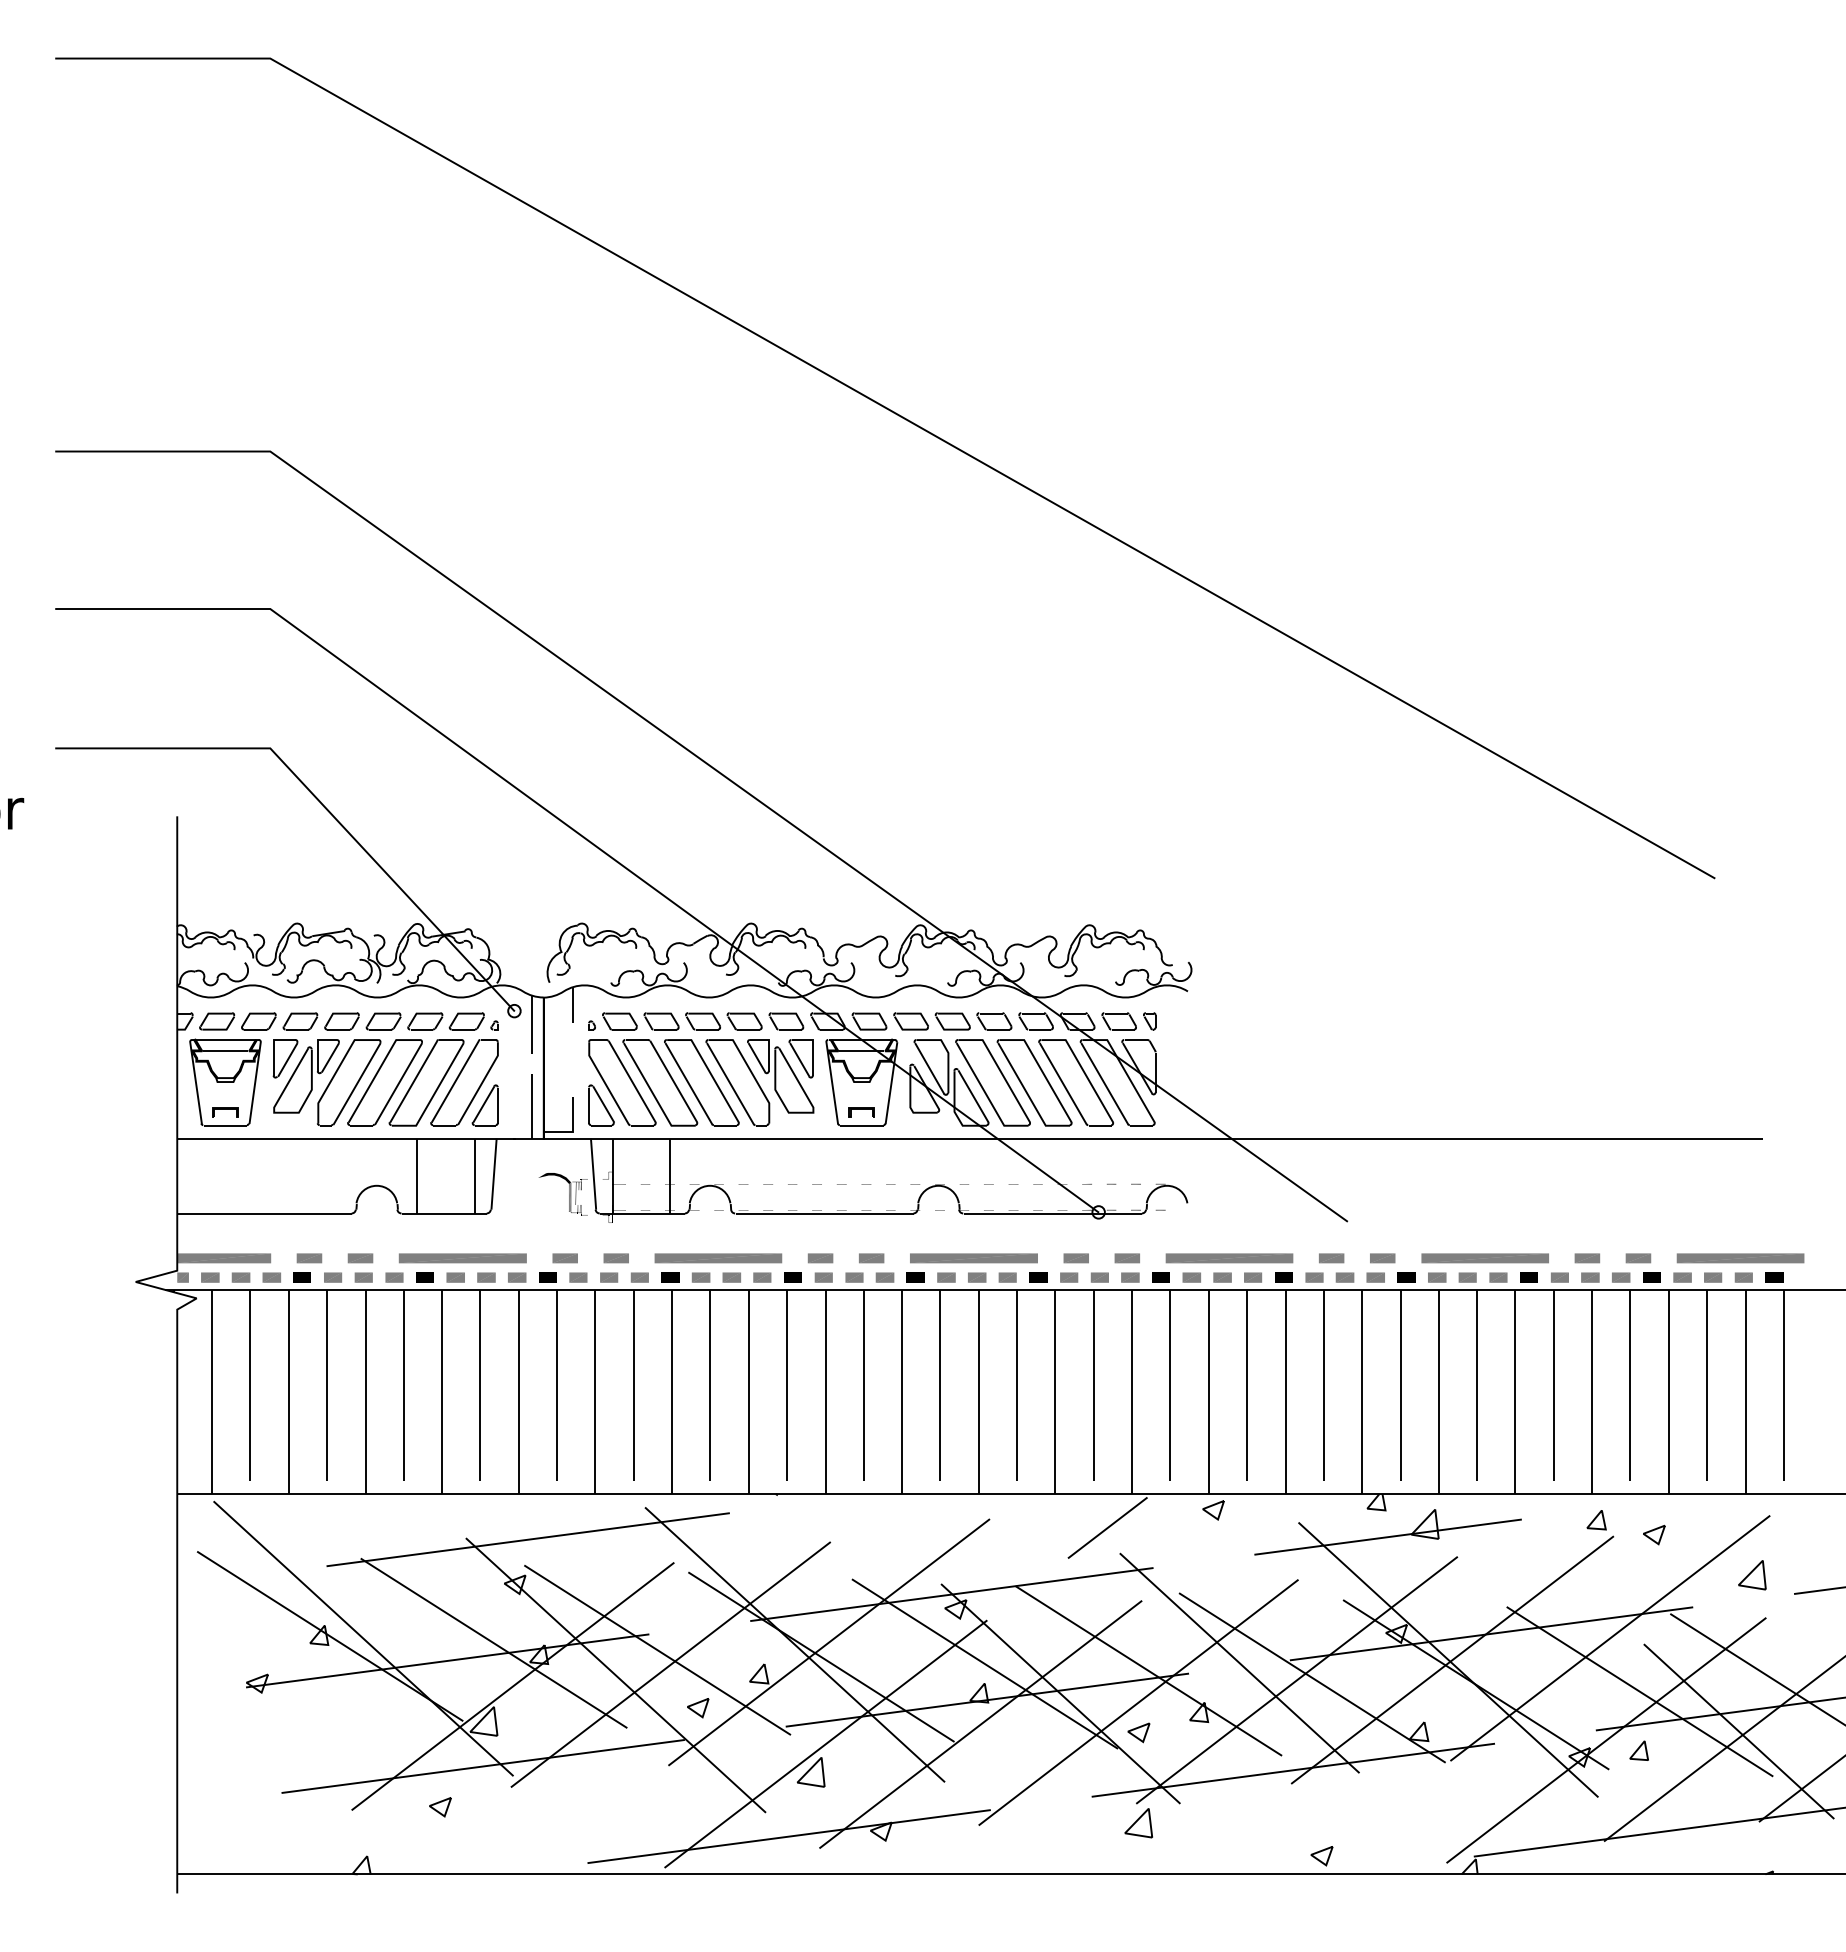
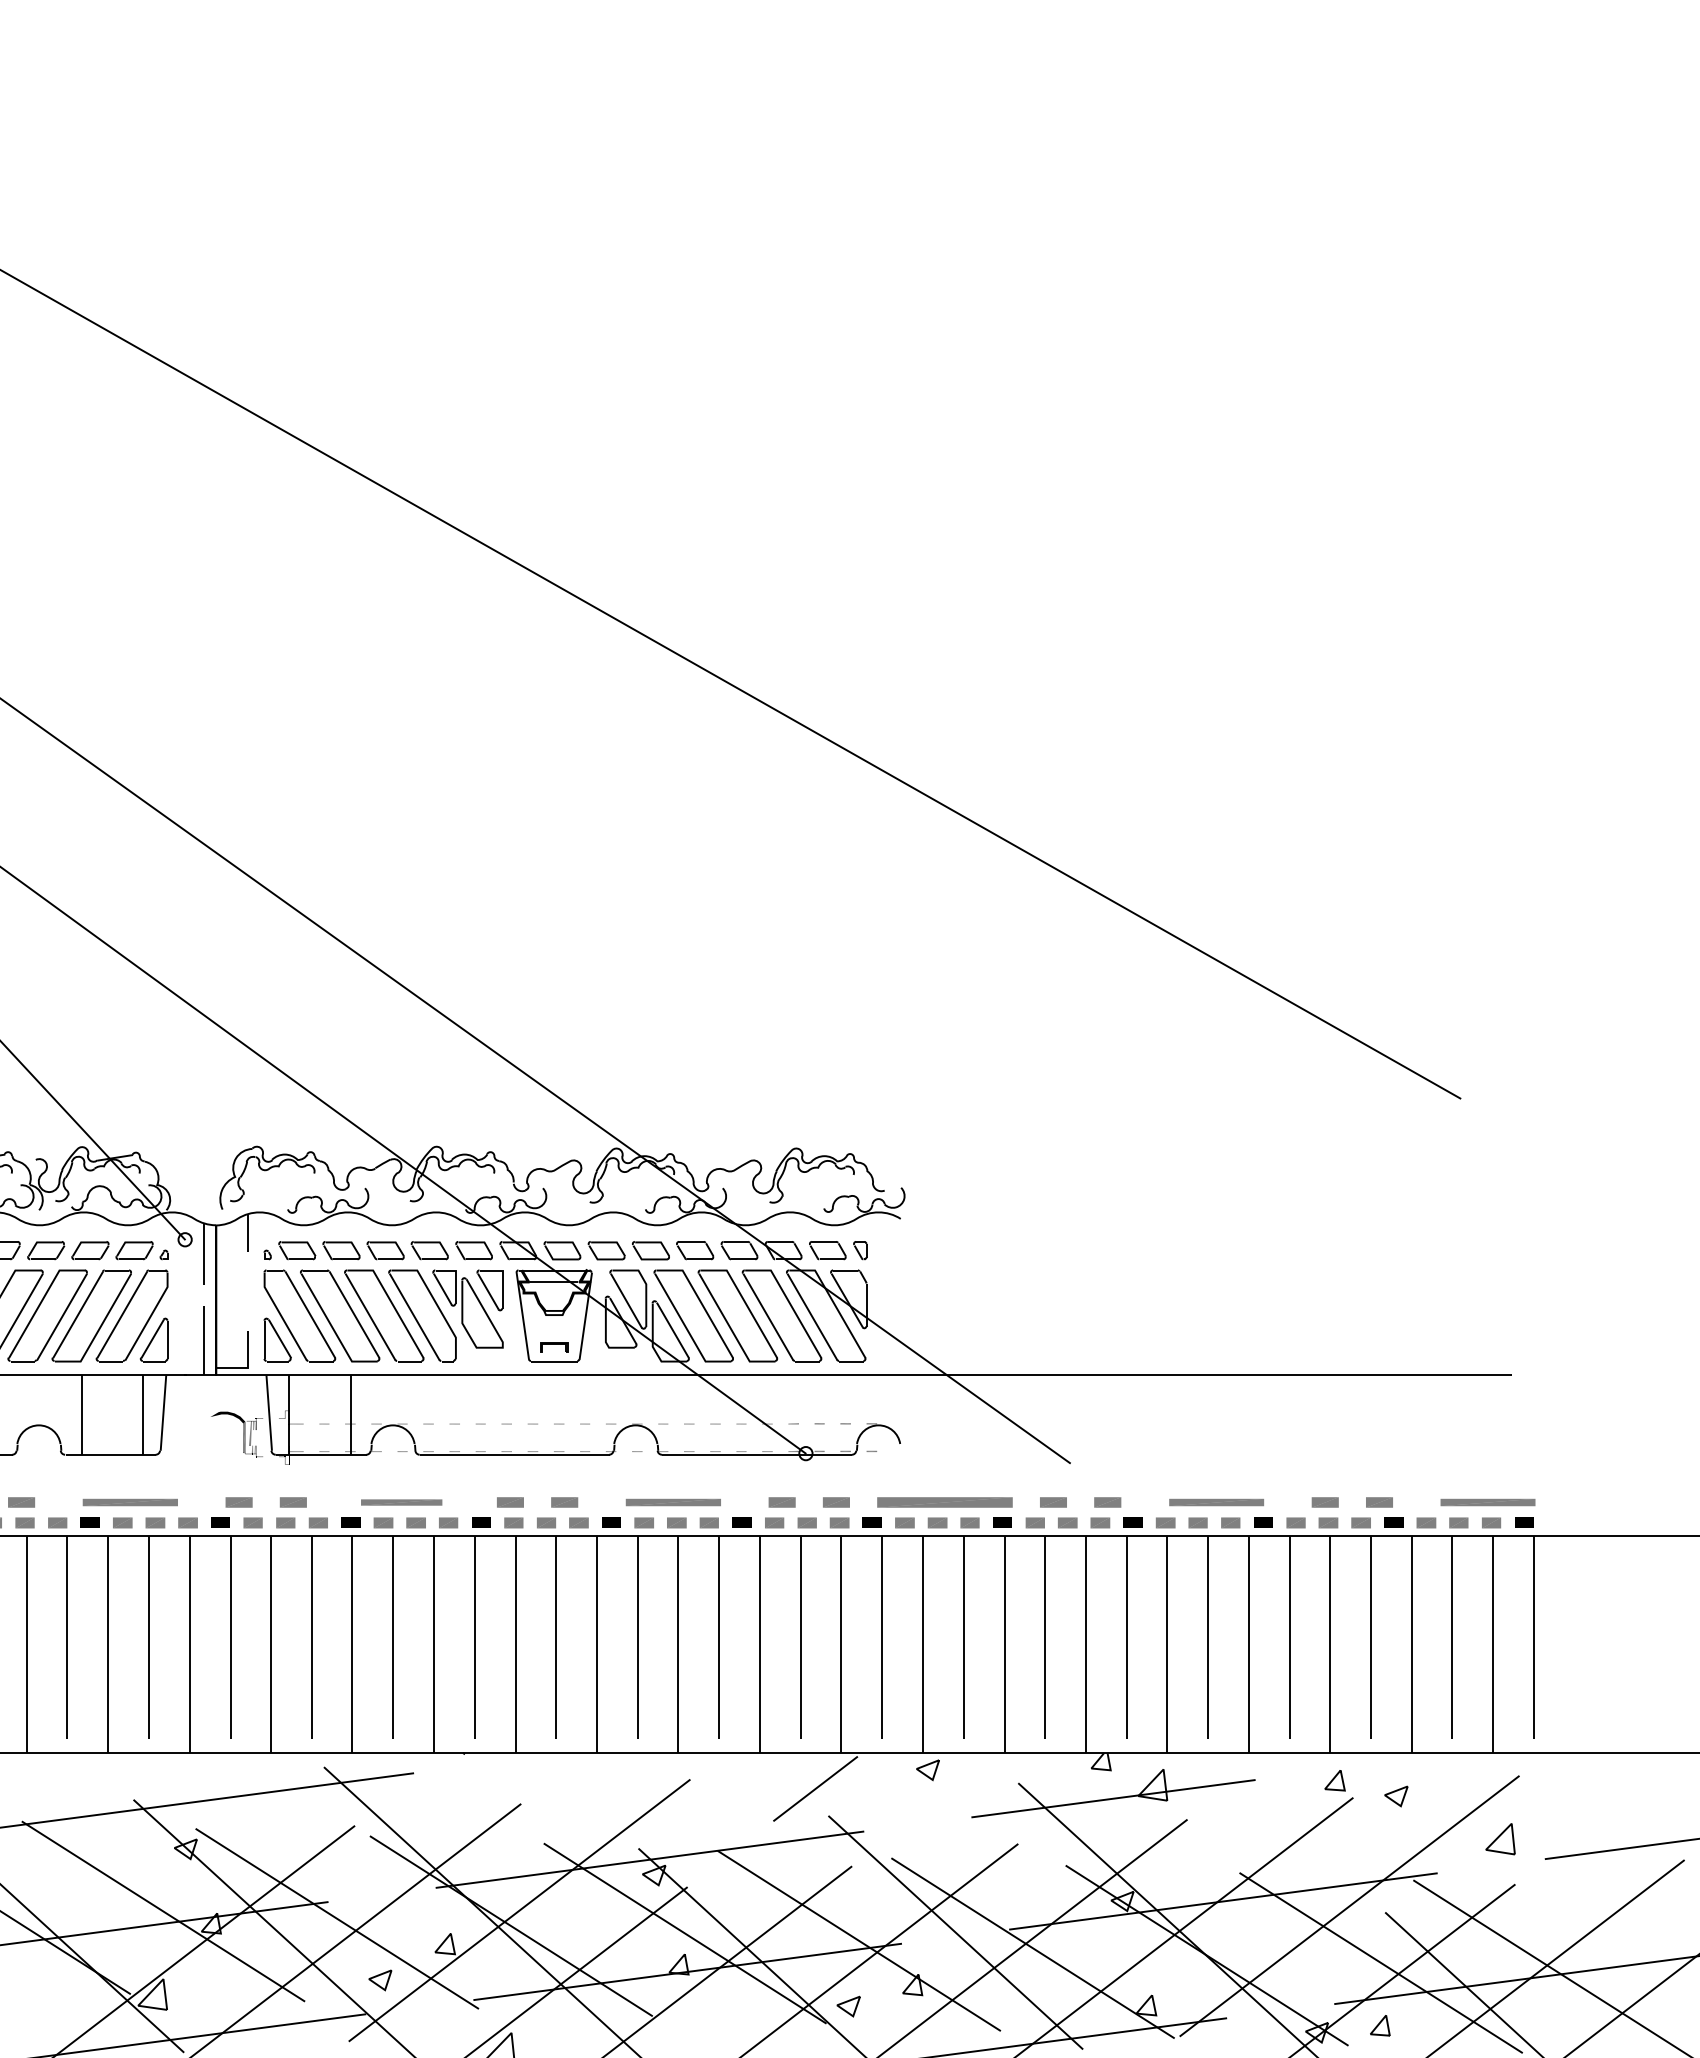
part: (462, 1258) -> (129, 1502), size x0.7
part: (717, 1258) -> (400, 1502), size x0.6
part: (973, 1258) -> (672, 1502), size x0.7
part: (1484, 1258) -> (1215, 1502), size x0.7
part: (1740, 1258) -> (1487, 1502), size x0.7

